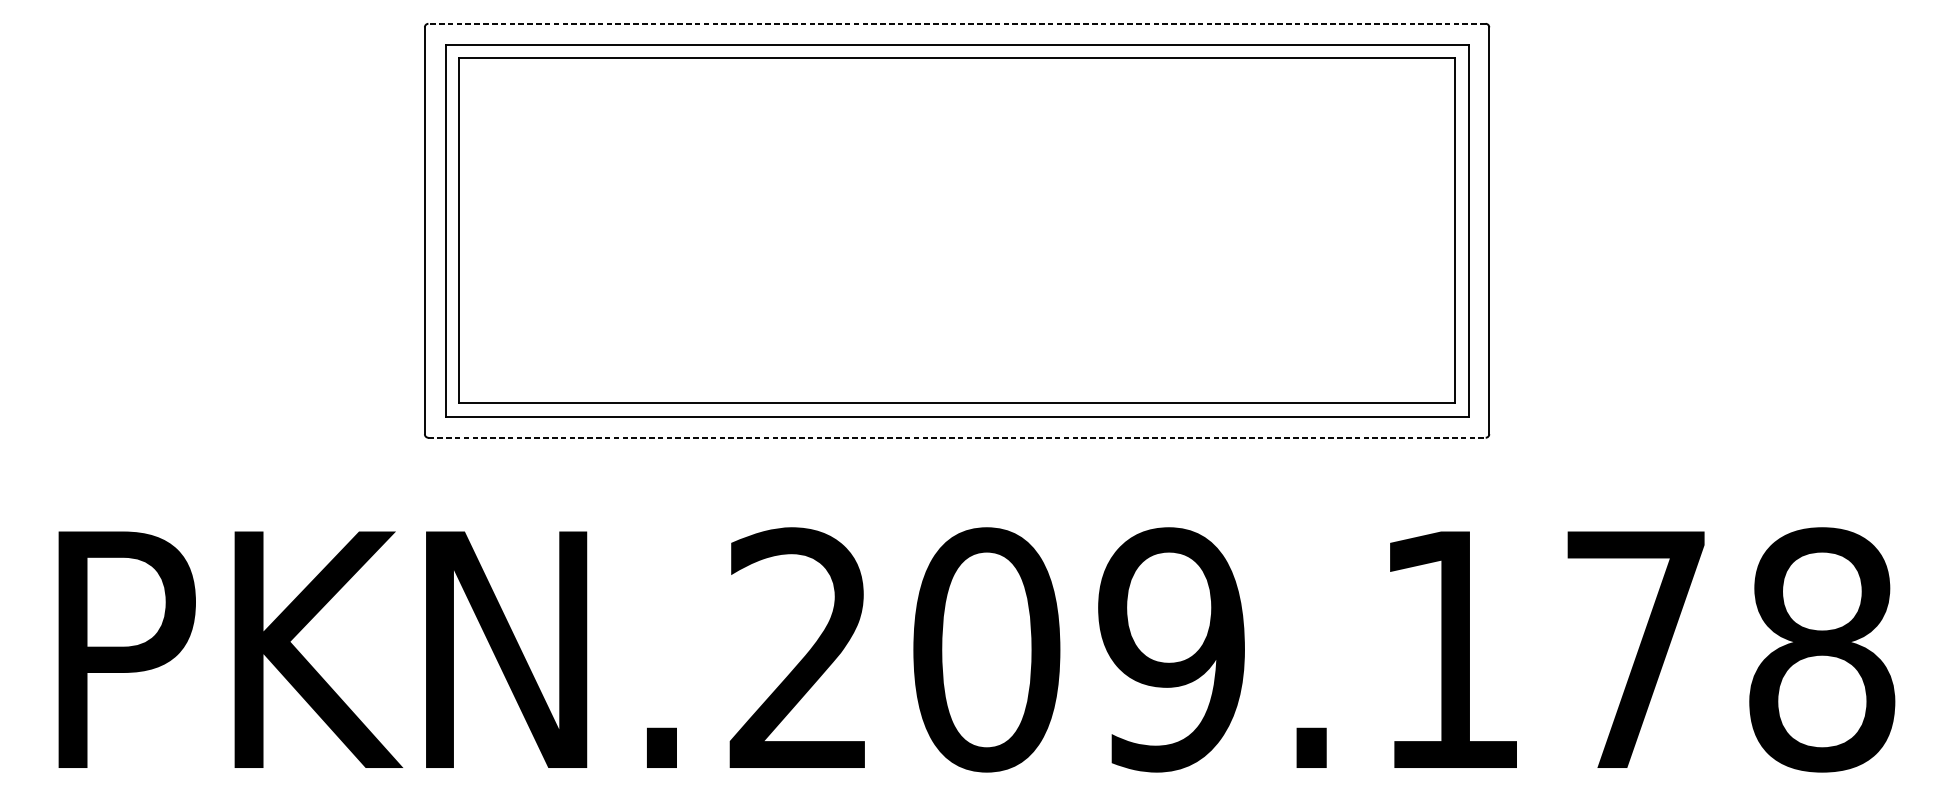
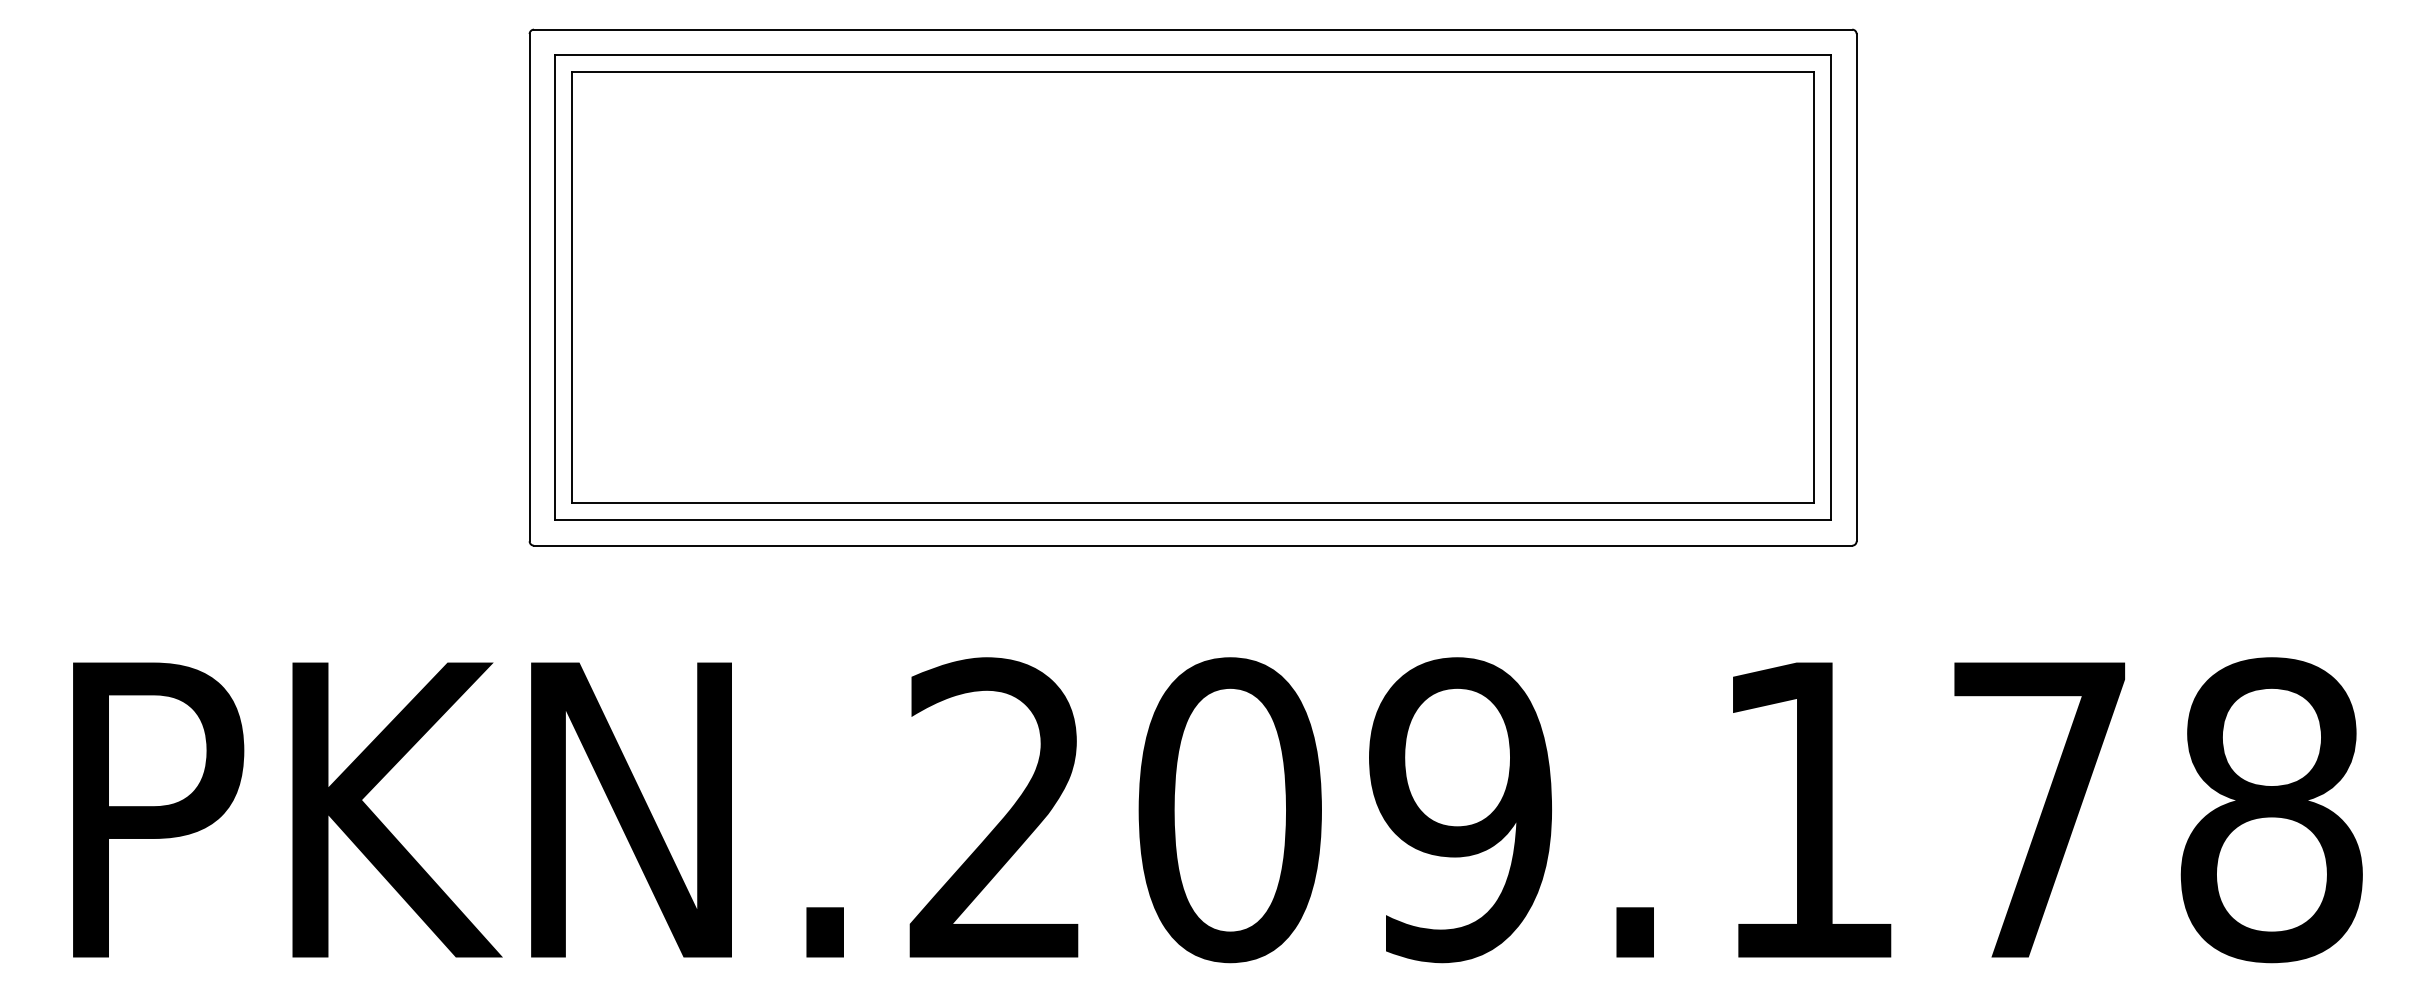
line: (956, 23) -> (1192, 29), dashed -> solid
line: (957, 437) -> (1193, 545), dashed -> solid

